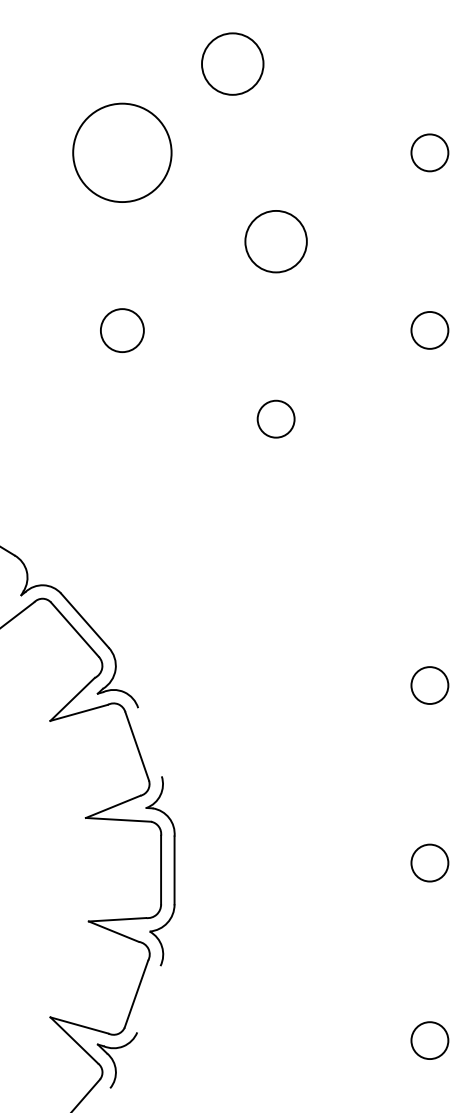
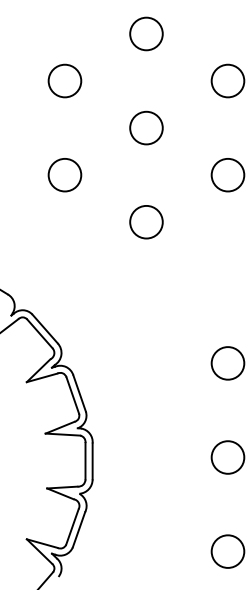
circle: (232, 63) -> (146, 33), moved
circle: (121, 151) -> (64, 80), size x0.62
circle: (428, 151) -> (227, 80), size x1.67
circle: (428, 329) -> (227, 174), size x1.67
circle: (121, 331) -> (64, 175), size x1.43
circle: (276, 417) -> (146, 221), size x1.67
circle: (428, 685) -> (227, 363), size x1.67
line: (149, 742) -> (79, 393), added
circle: (428, 863) -> (227, 457), size x1.67
line: (147, 998) -> (78, 529), added
circle: (428, 1040) -> (227, 551), size x1.67

